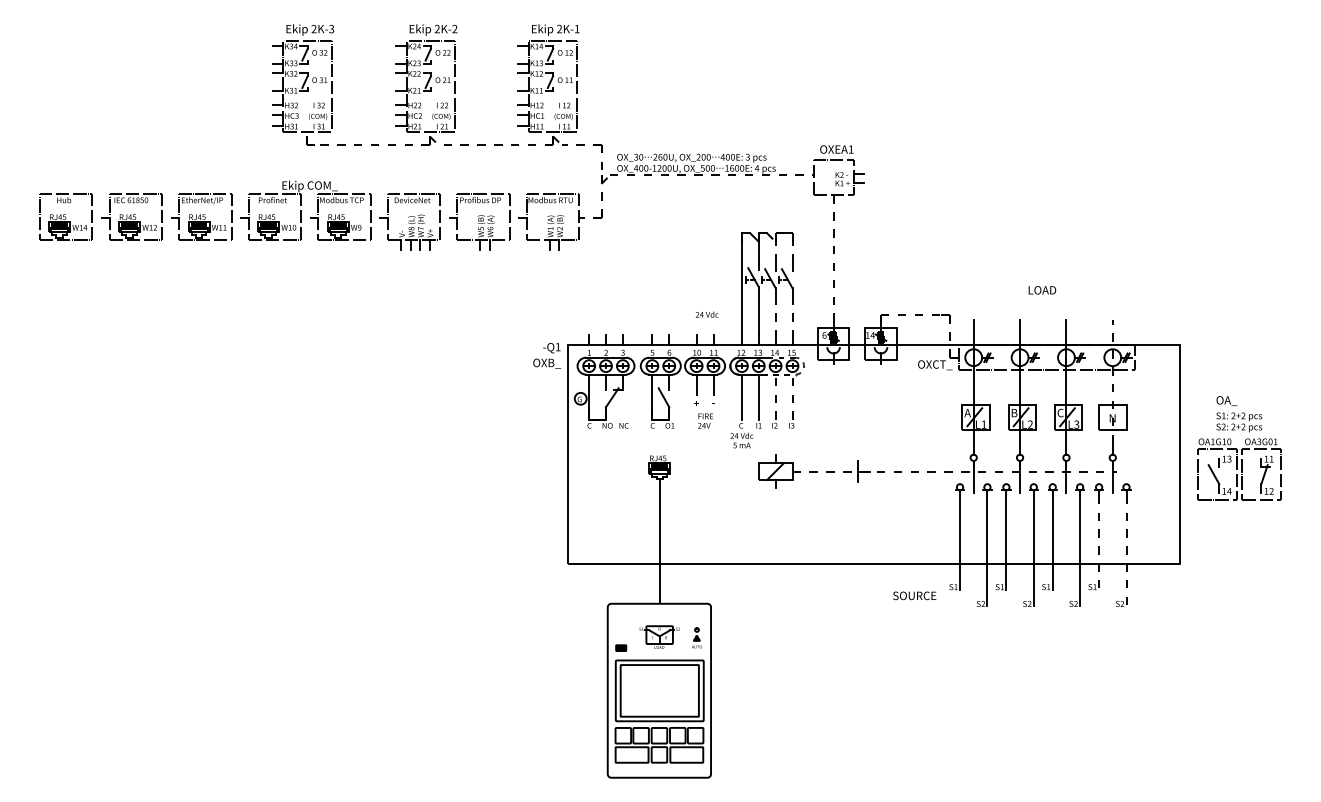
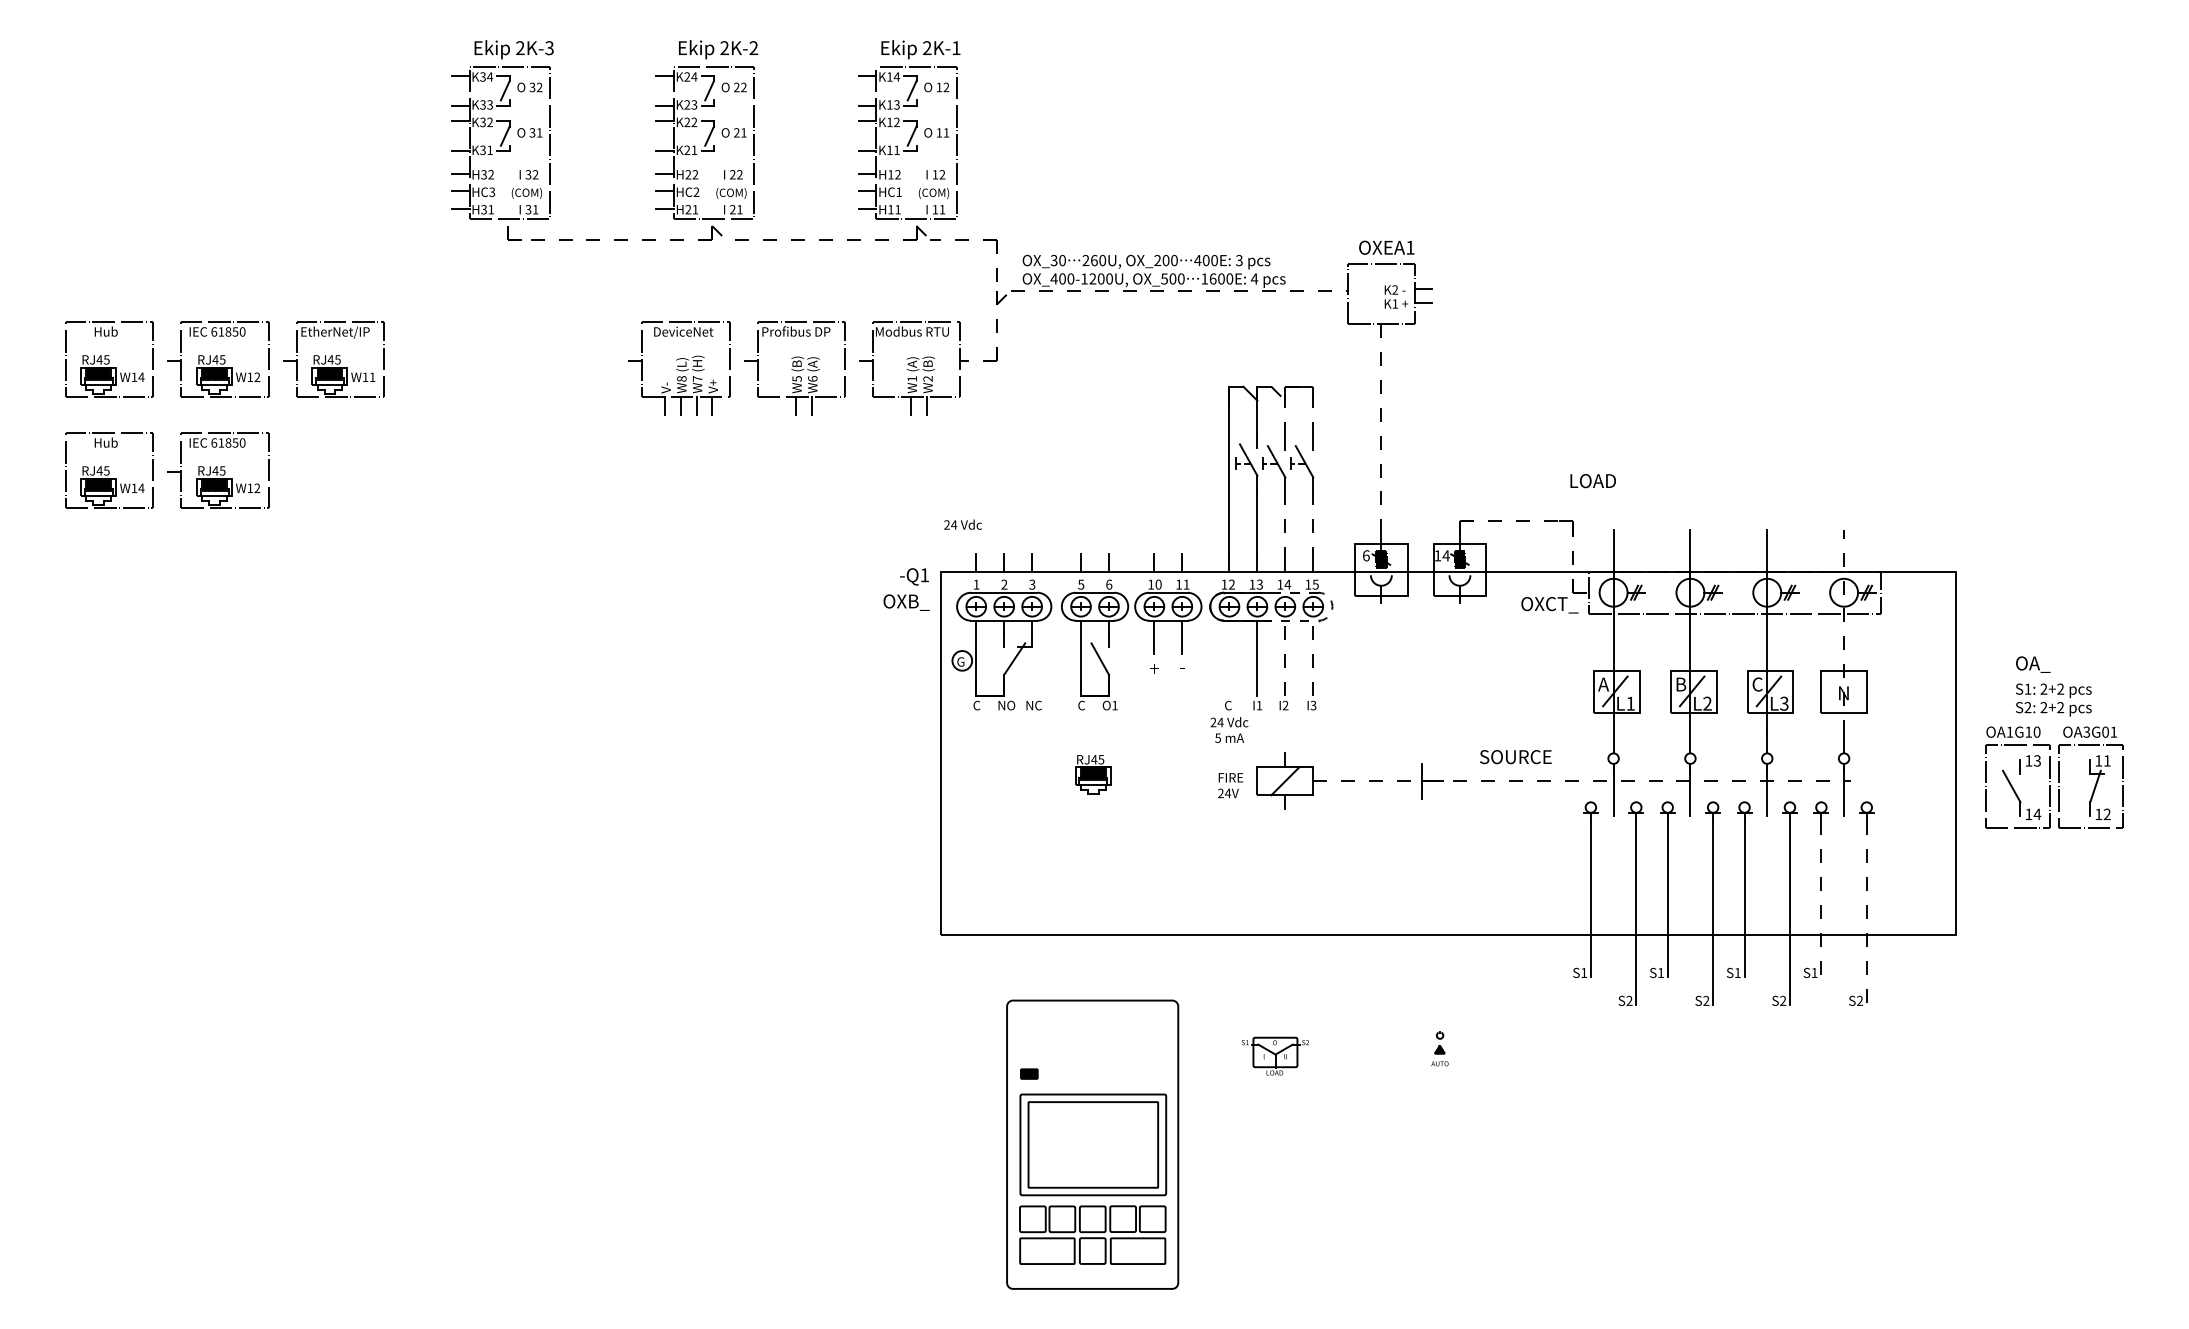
part: (305, 210) -> (506, 348), removed
part: (100, 283) -> (166, 469), added
text: (1042, 290) -> (1593, 481), moved
text: (707, 314) -> (963, 524), moved
line: (741, 396) -> (1228, 657), removed
text: (705, 420) -> (1230, 784), moved
line: (659, 540) -> (1092, 895), removed
text: (914, 595) -> (1515, 756), moved
part: (659, 636) -> (1275, 1054), moved
part: (697, 637) -> (1440, 1048), moved

